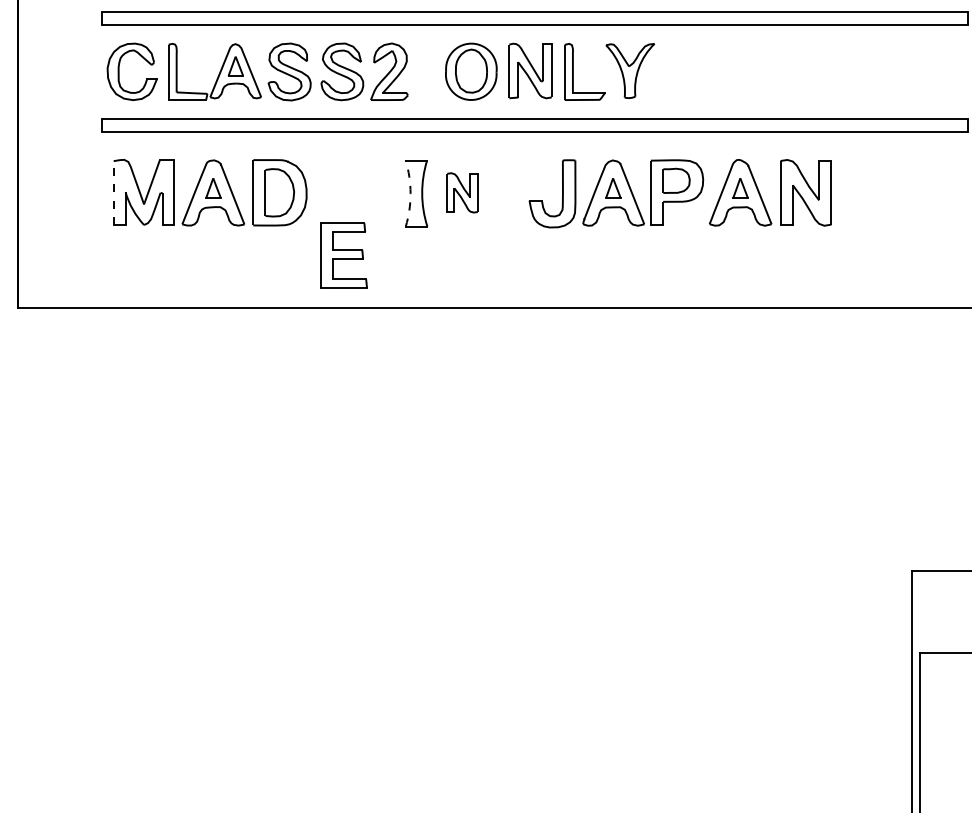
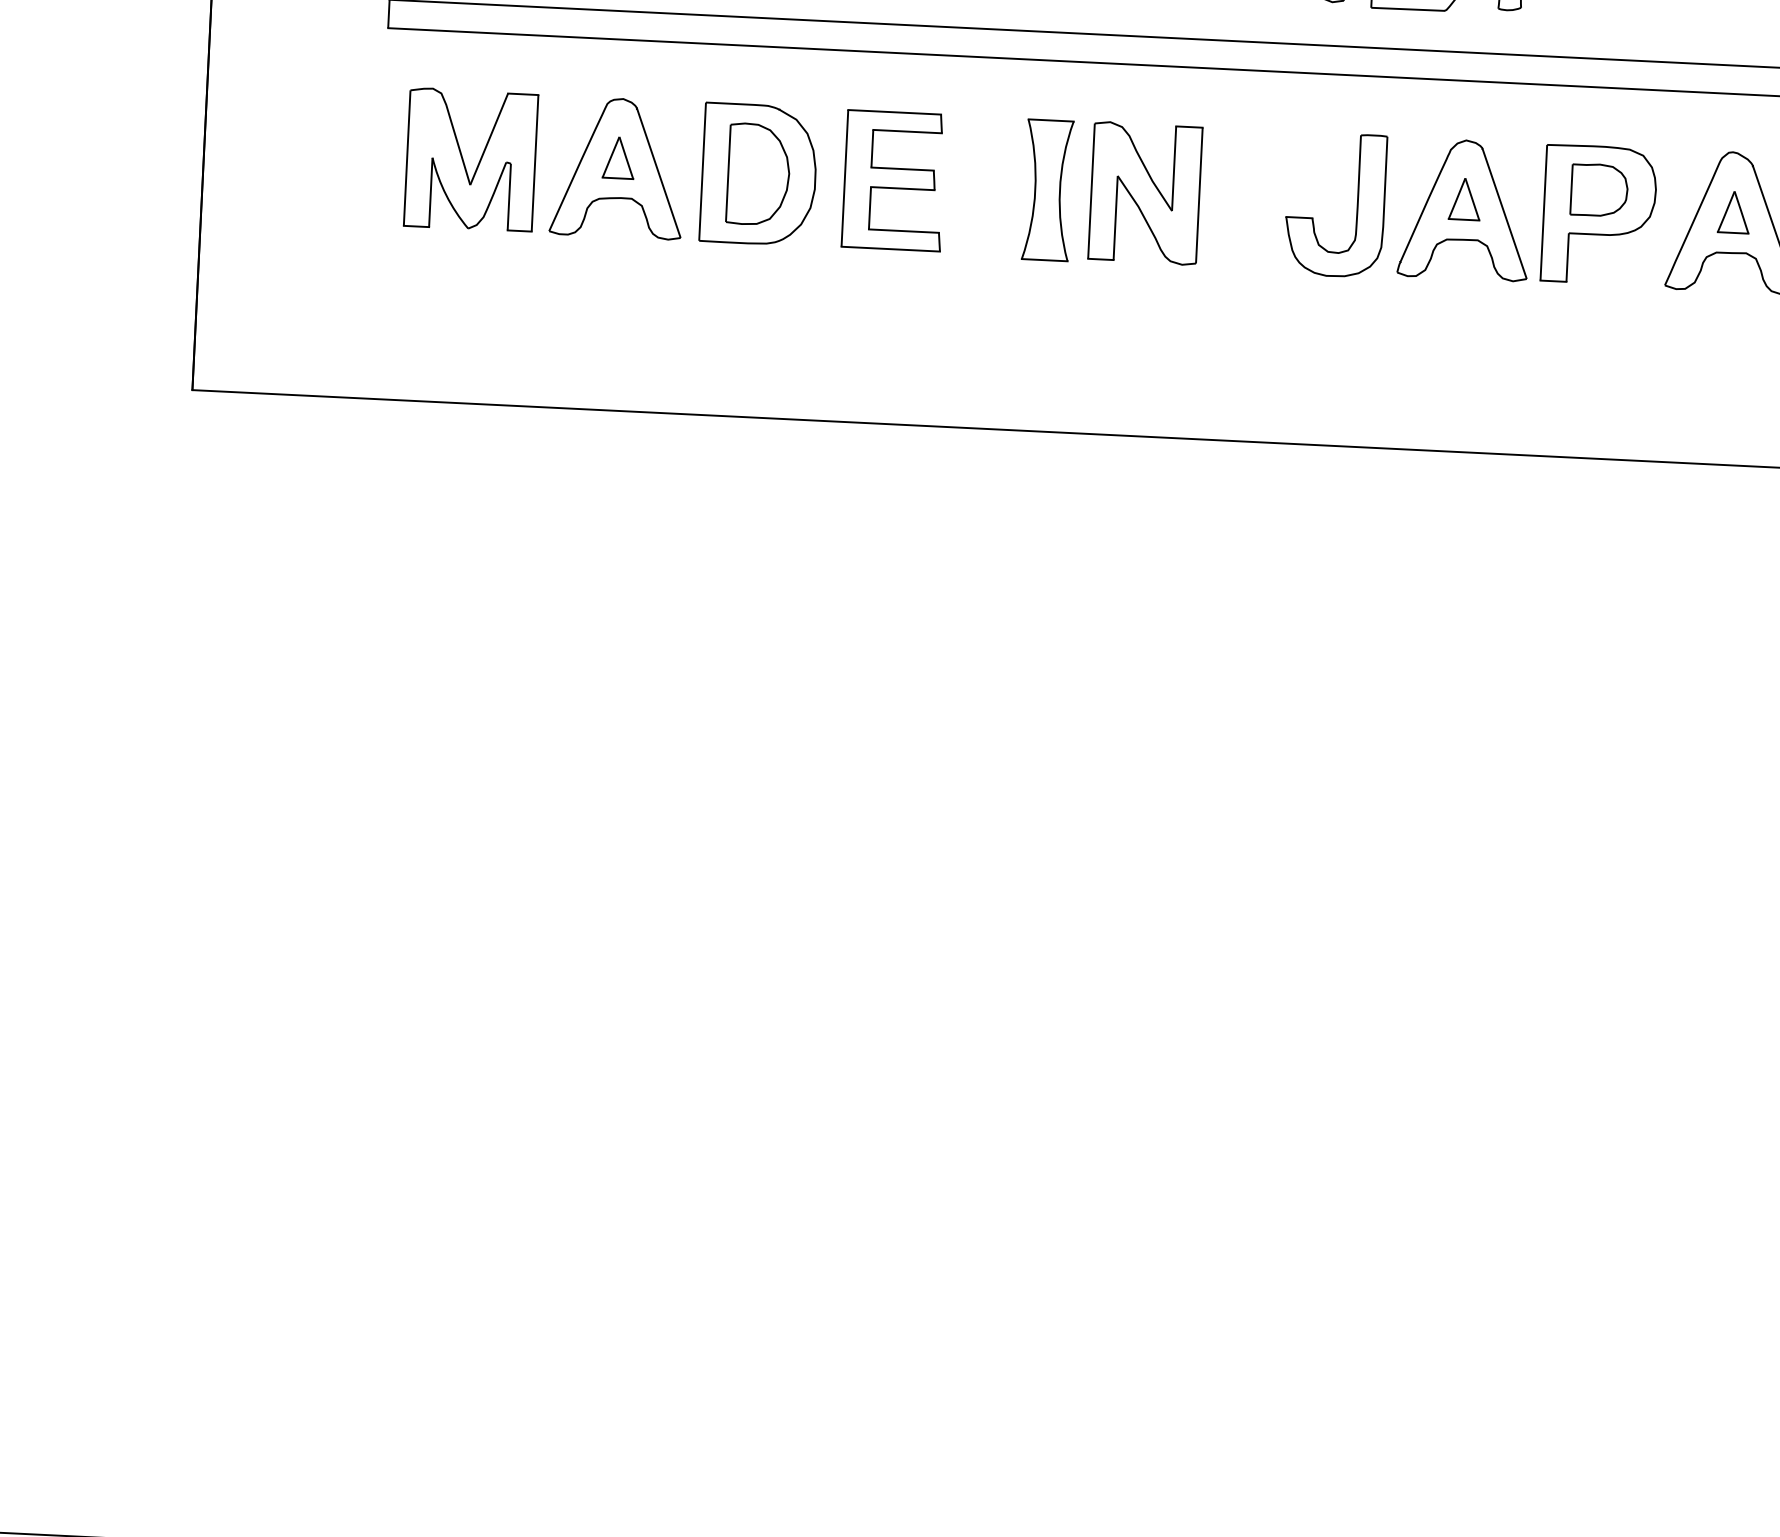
line: (113, 192) -> (406, 156), dashed -> solid
part: (462, 192) -> (1145, 192), size x1.67
arc: (410, 193) -> (1035, 189), dashed -> solid
part: (343, 255) -> (893, 180), moved

